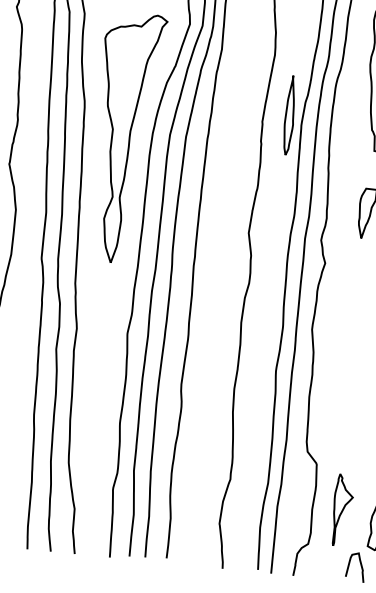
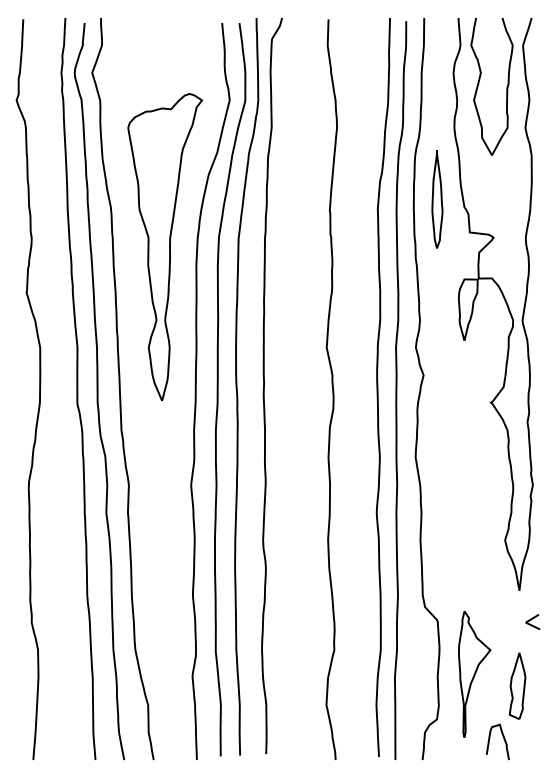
part: (289, 115) -> (437, 199), moved
part: (342, 510) -> (474, 674), size x1.43

